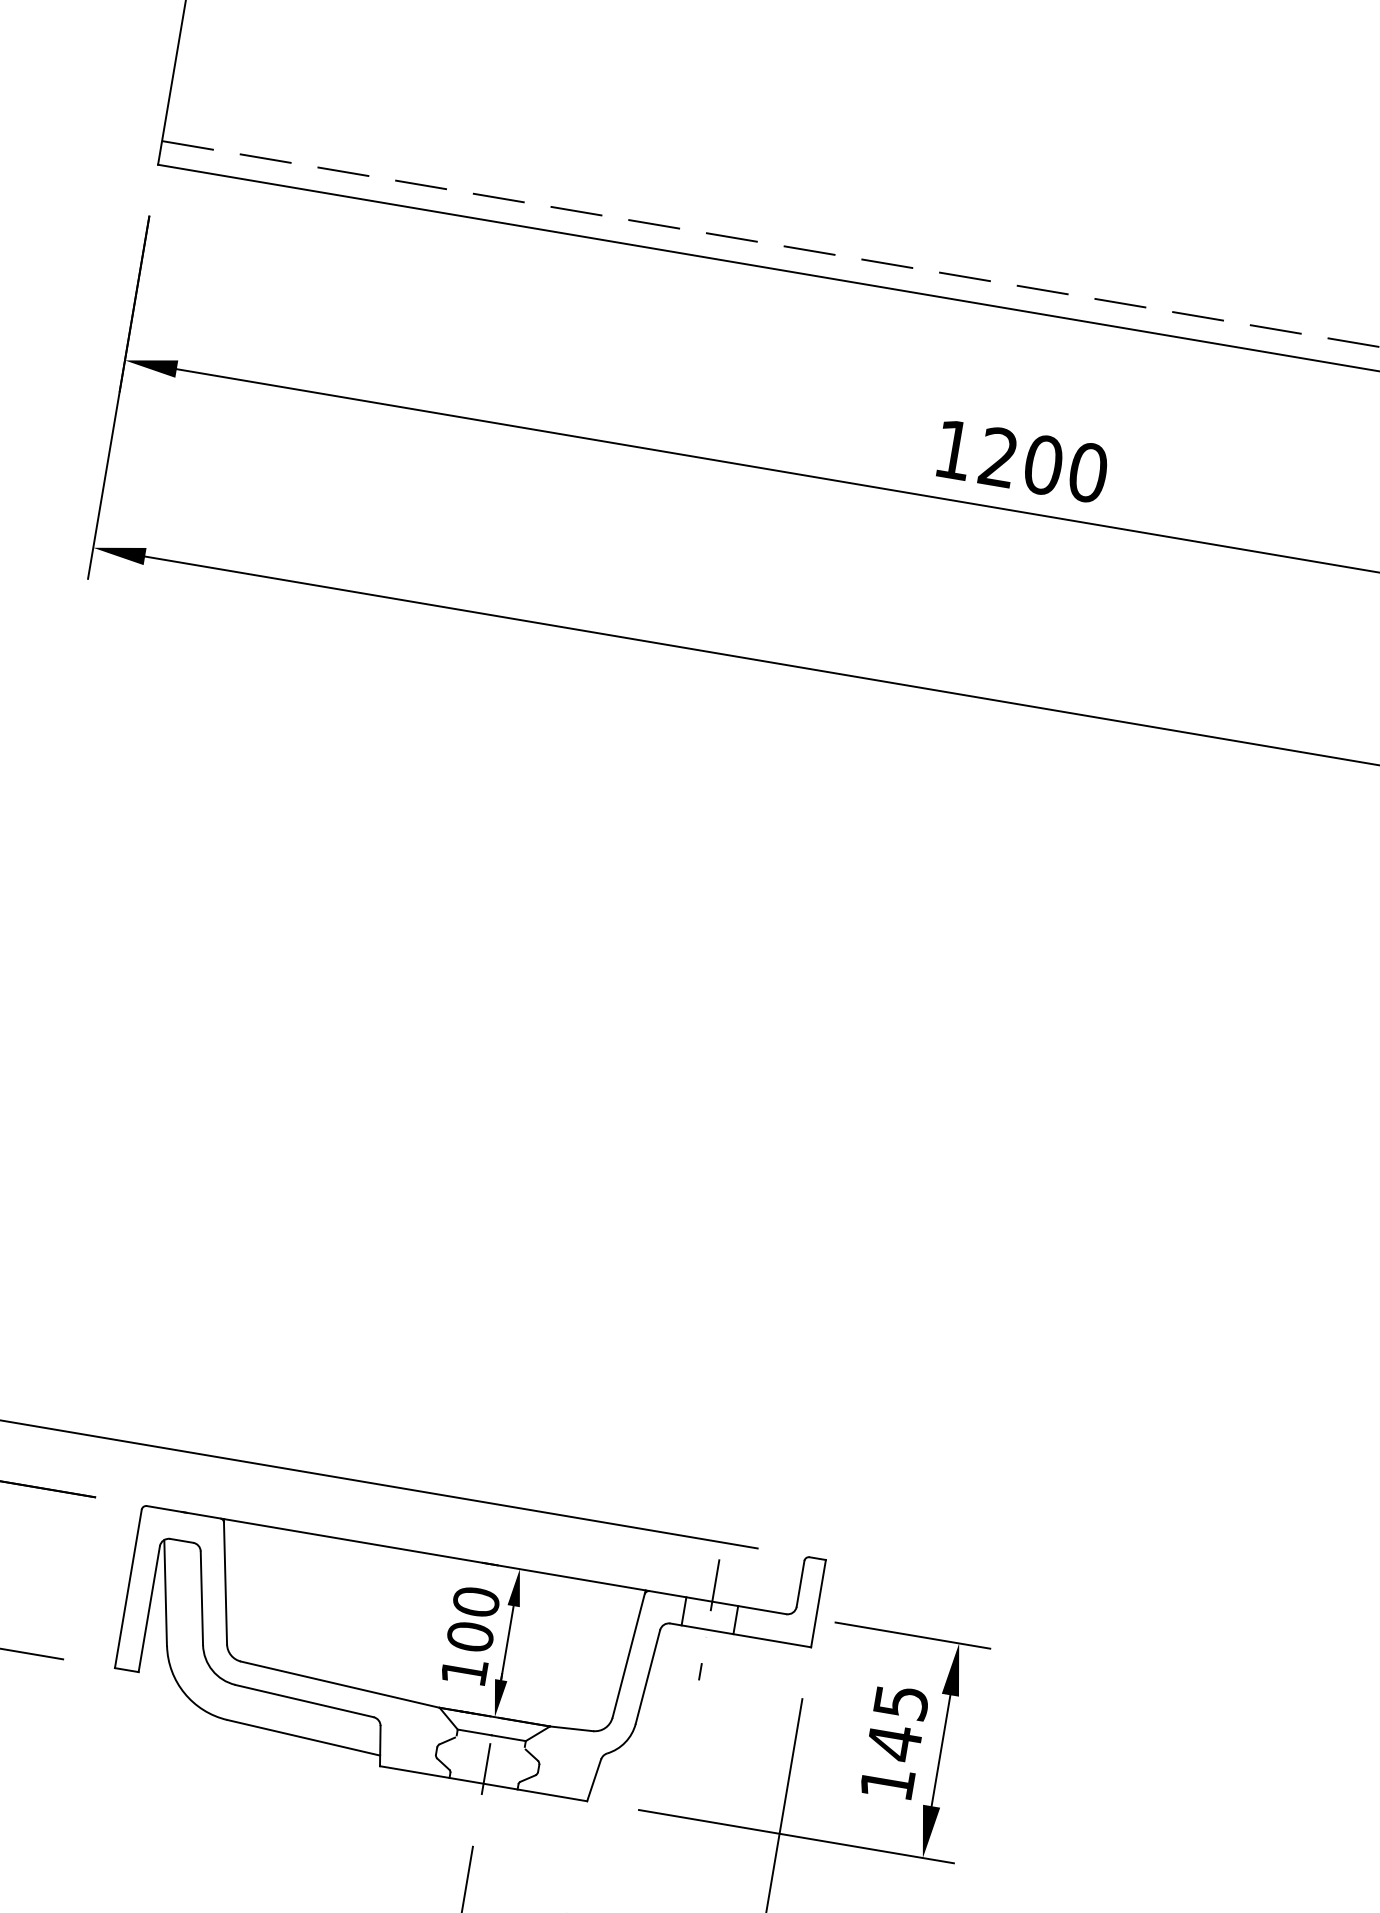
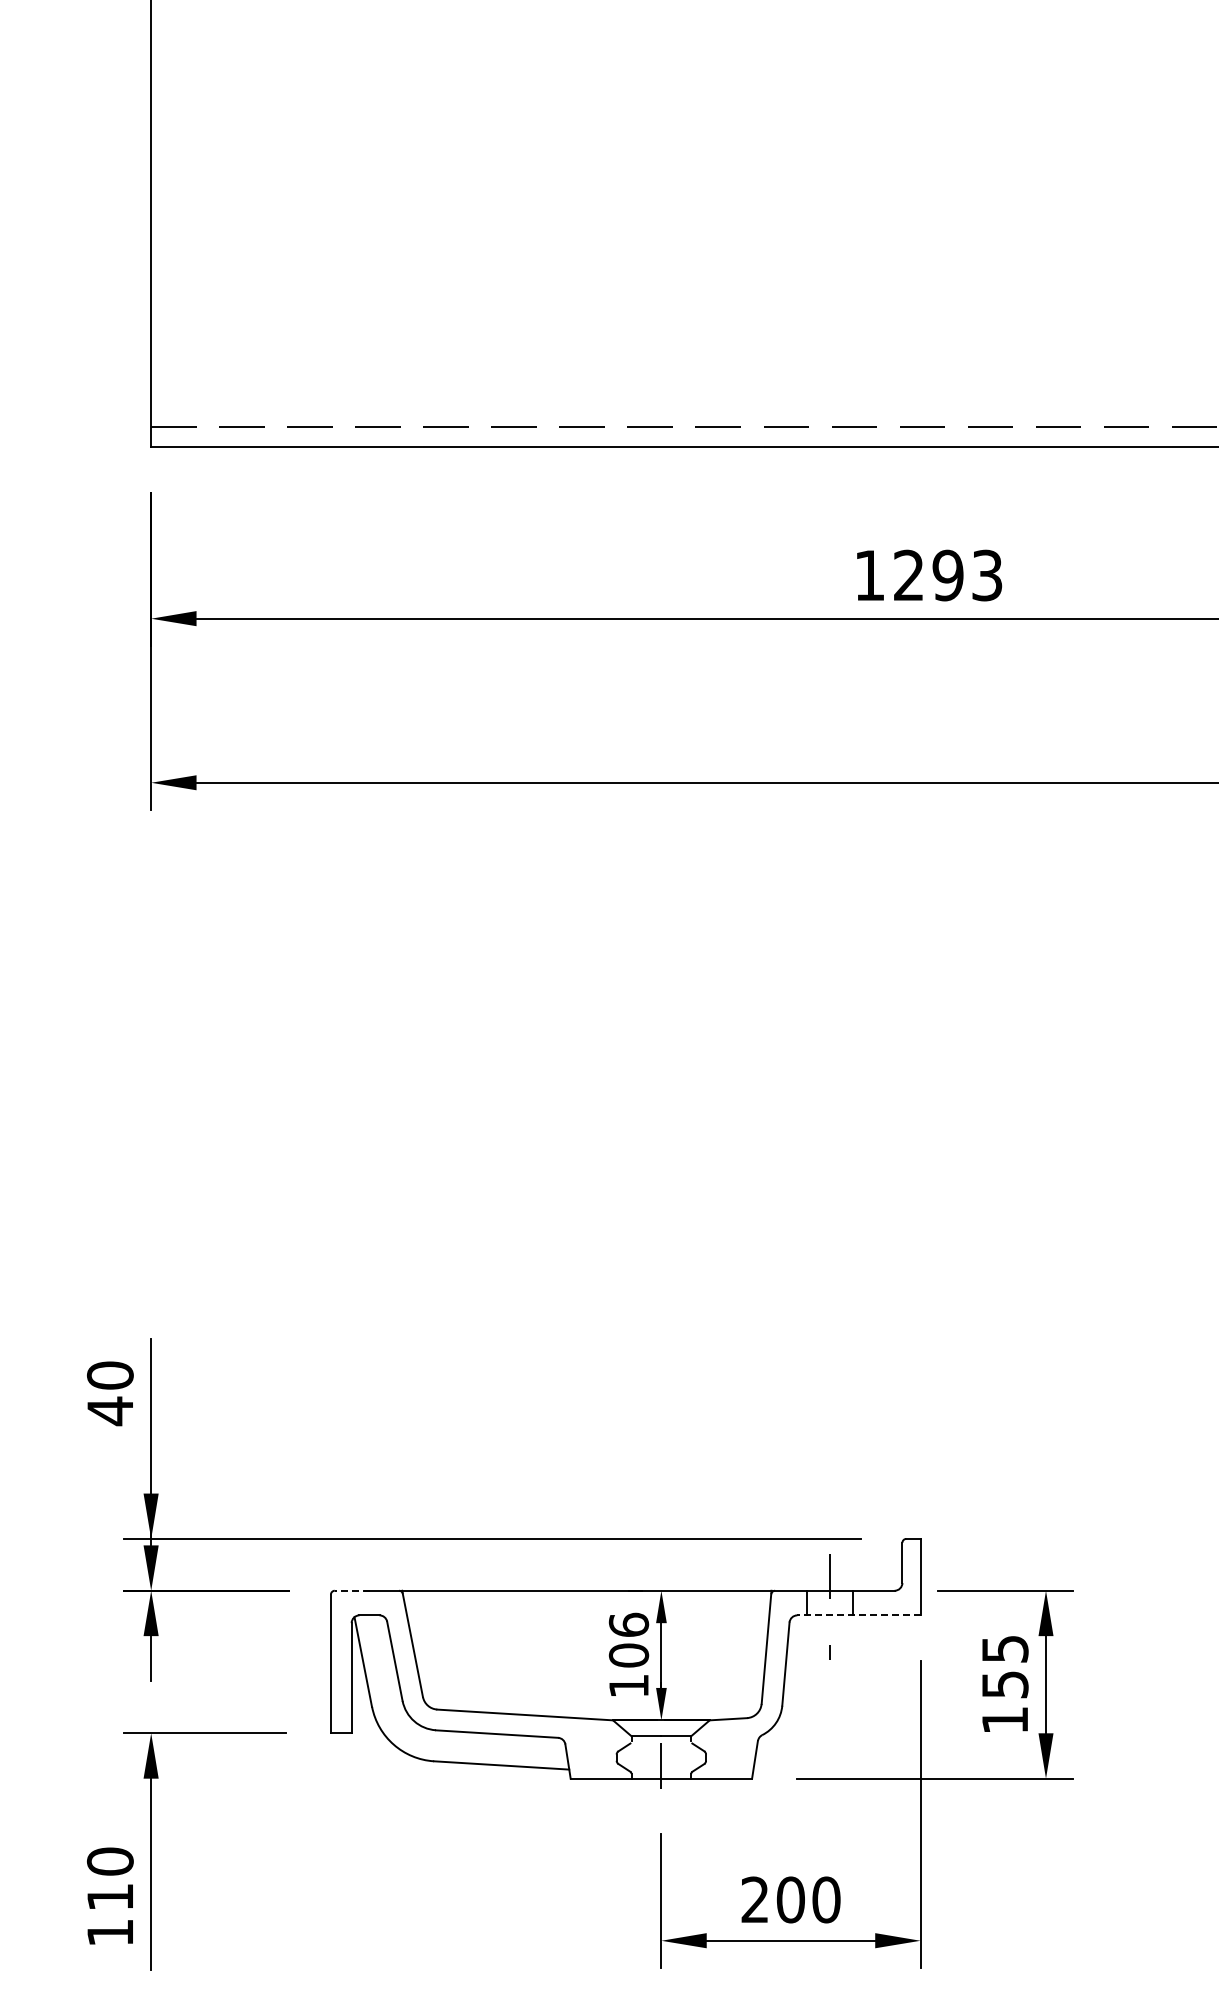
text: (1065, 468) -> (967, 575), 1200 -> 1293
line: (166, 1508) -> (351, 1590), solid -> dashed
text: (475, 1601) -> (628, 1624), 100 -> 106
line: (740, 1635) -> (858, 1615), solid -> dashed
text: (894, 1742) -> (1005, 1684), 145 -> 155

